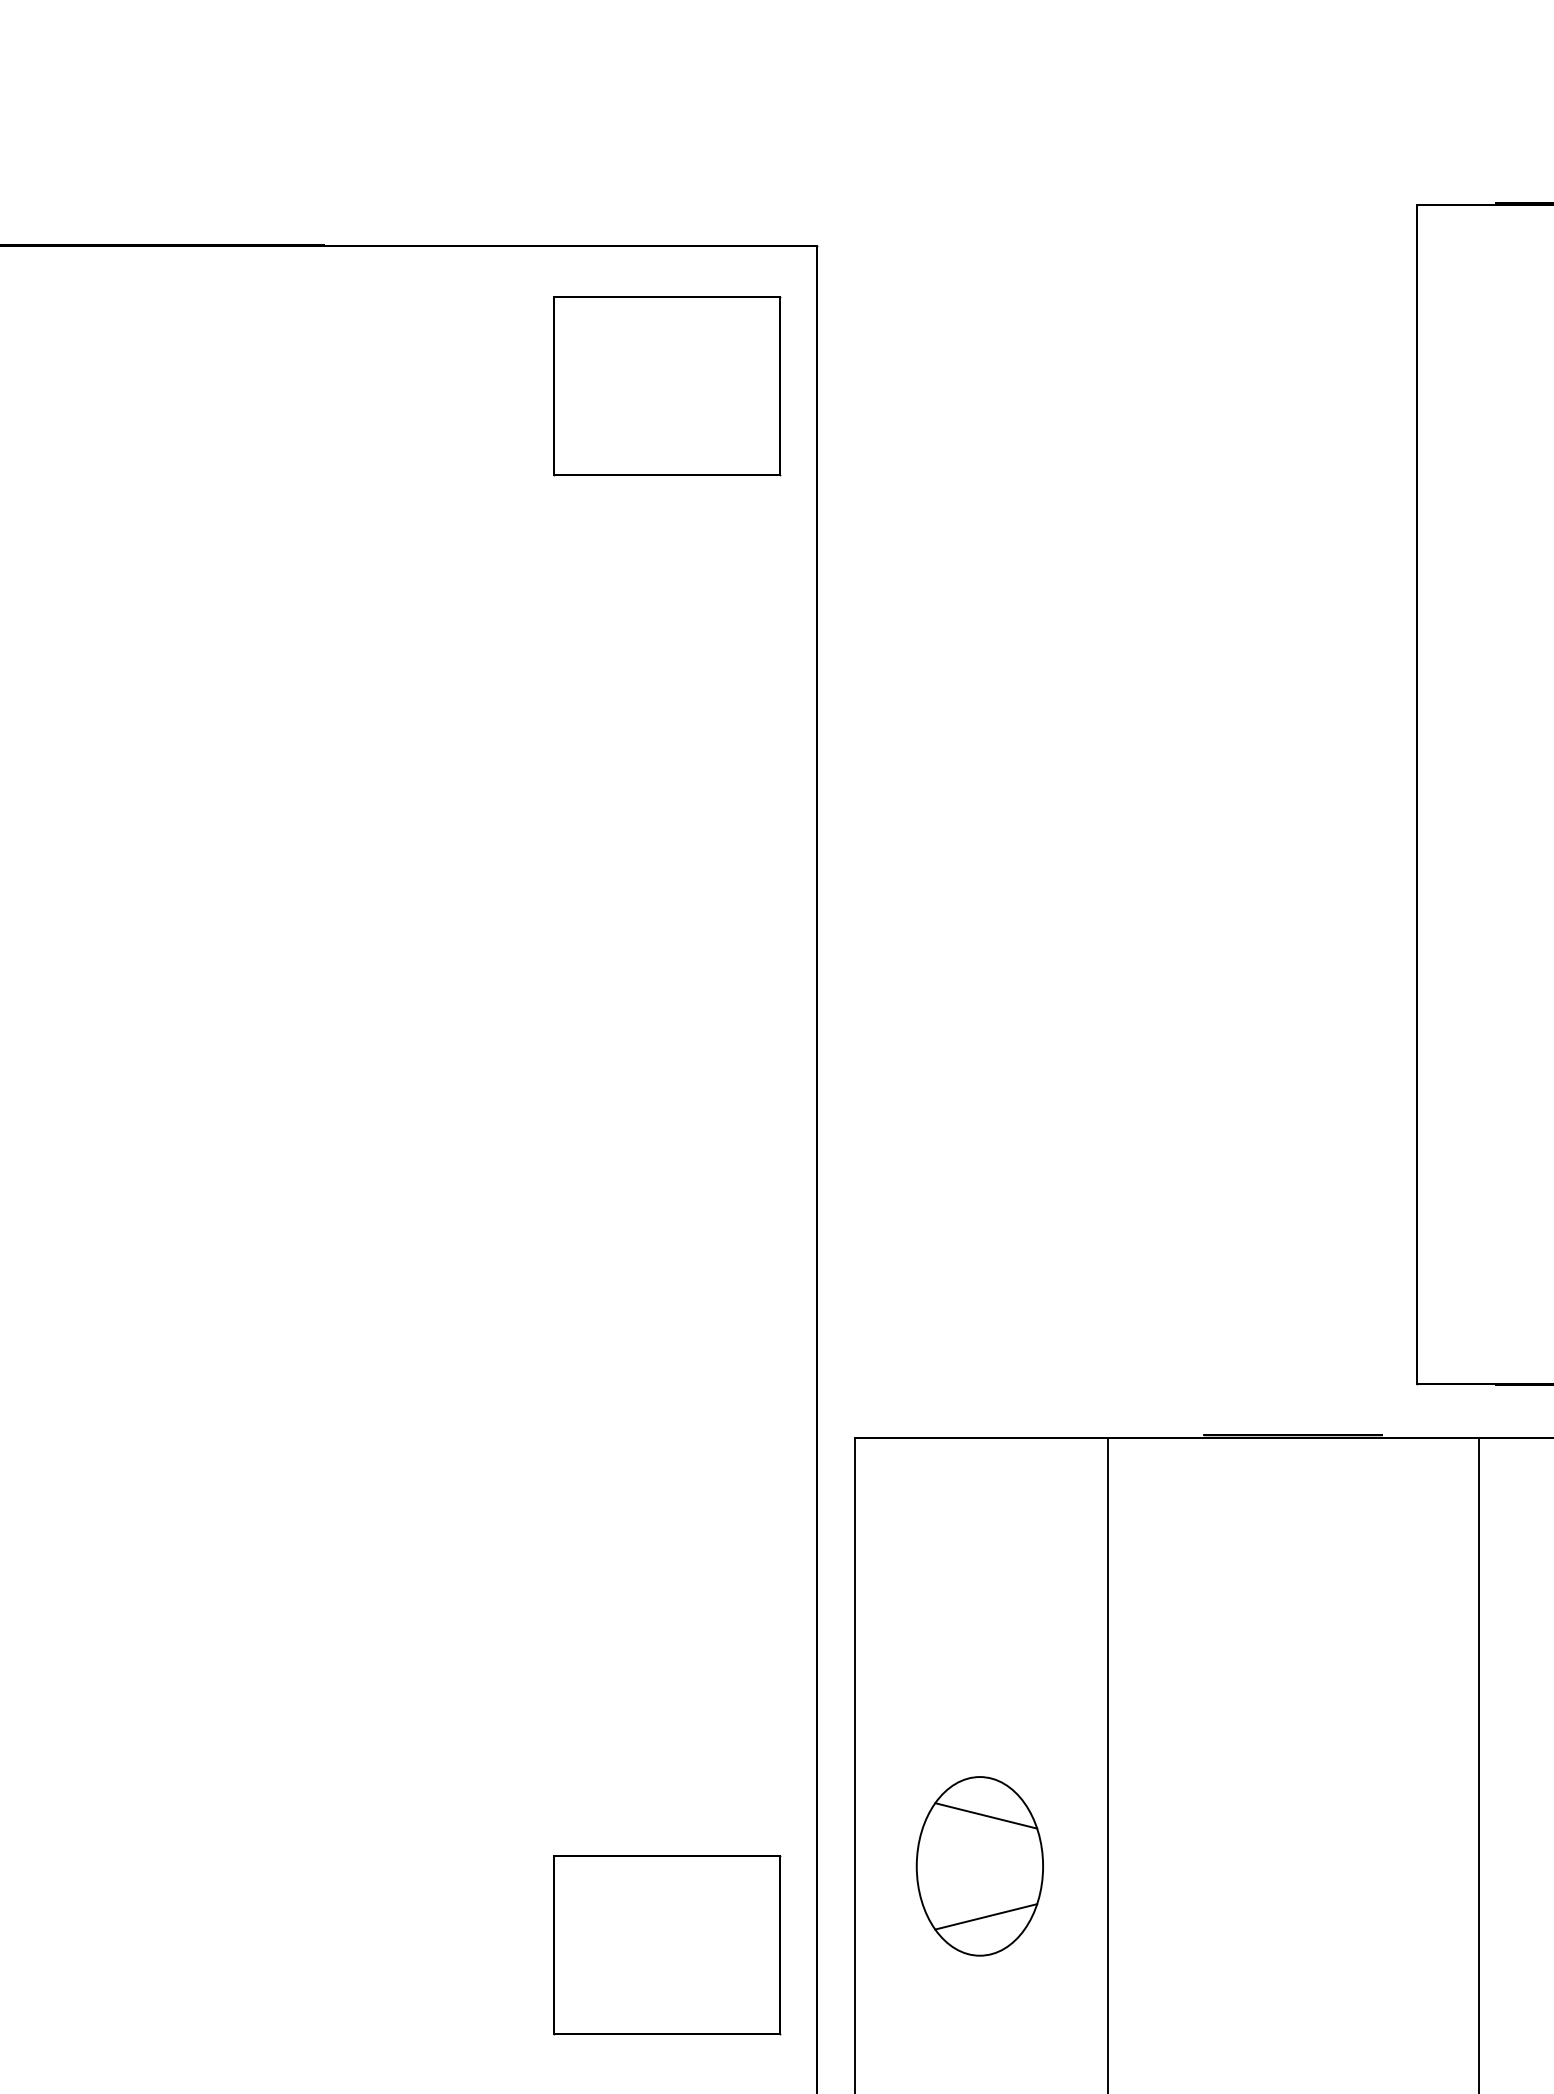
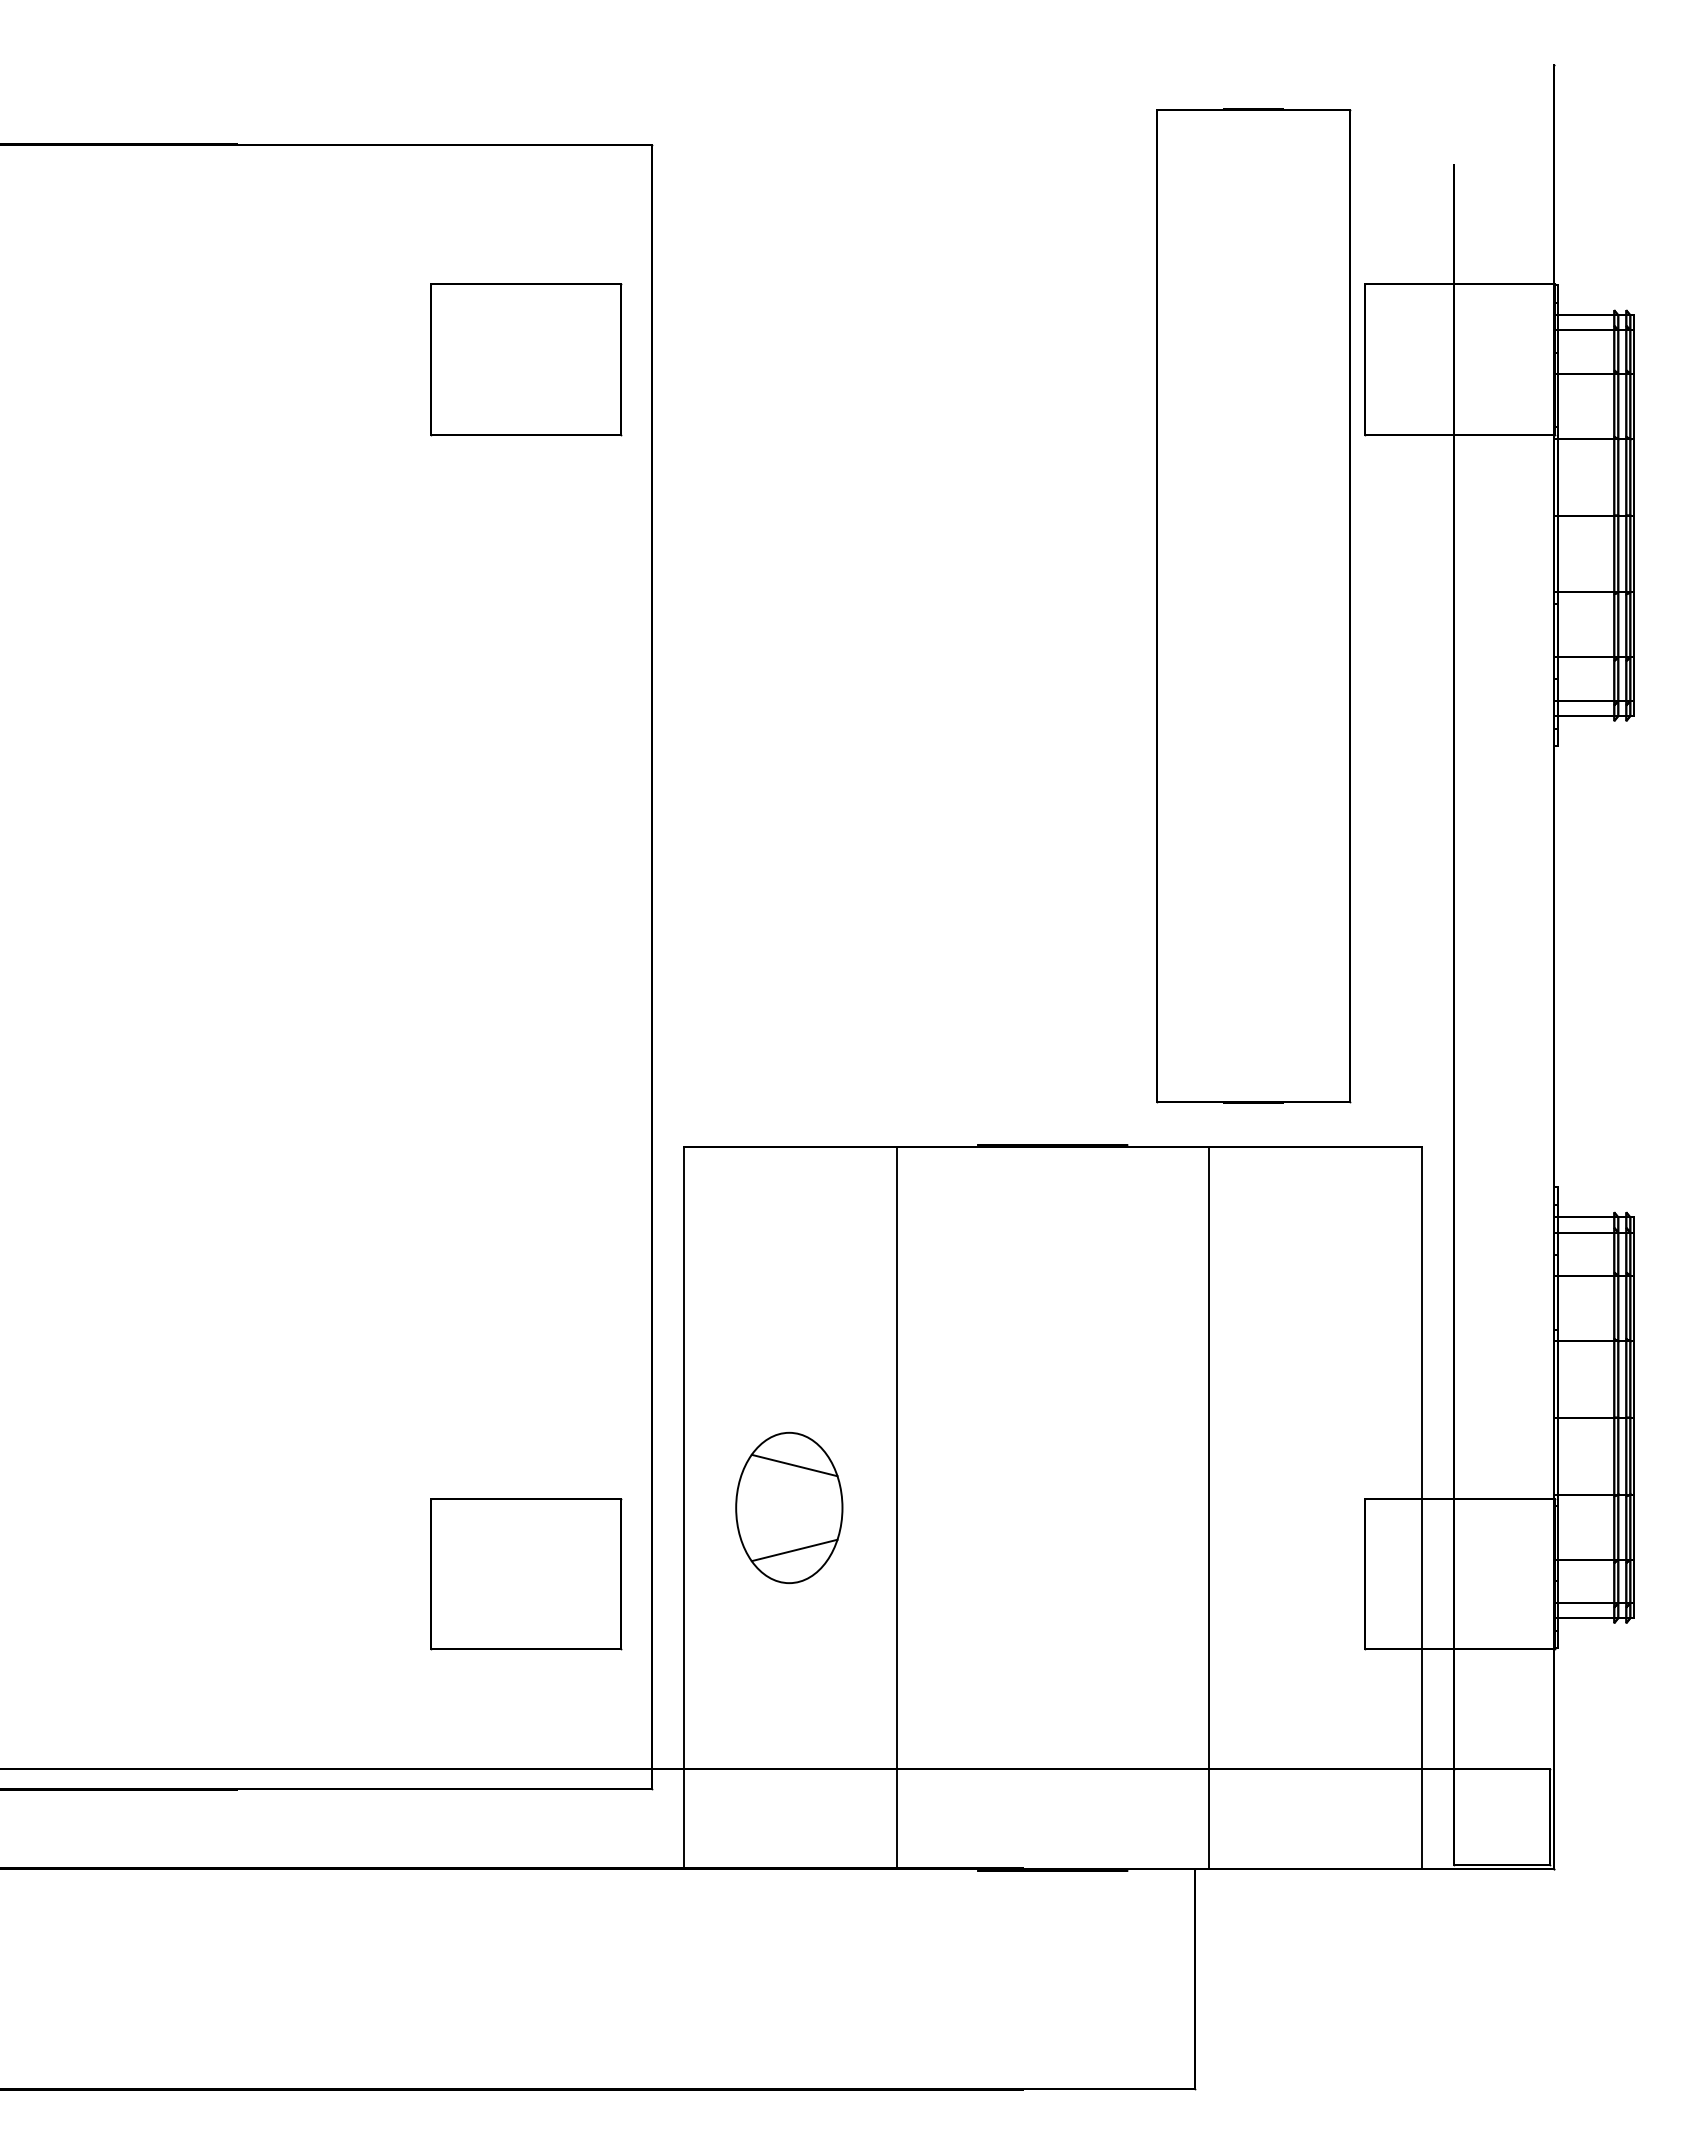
part: (667, 386) -> (526, 359), moved

